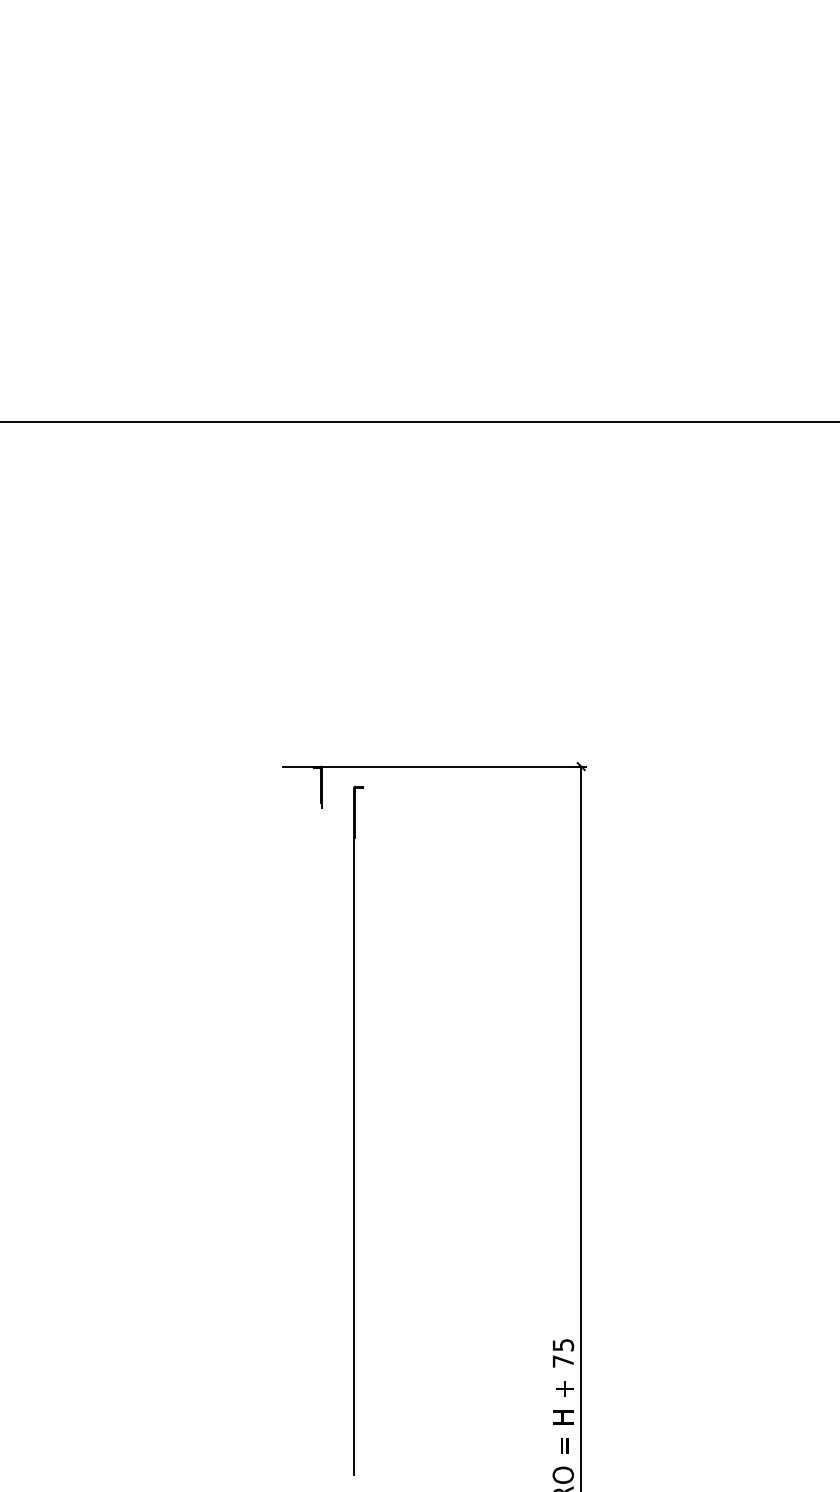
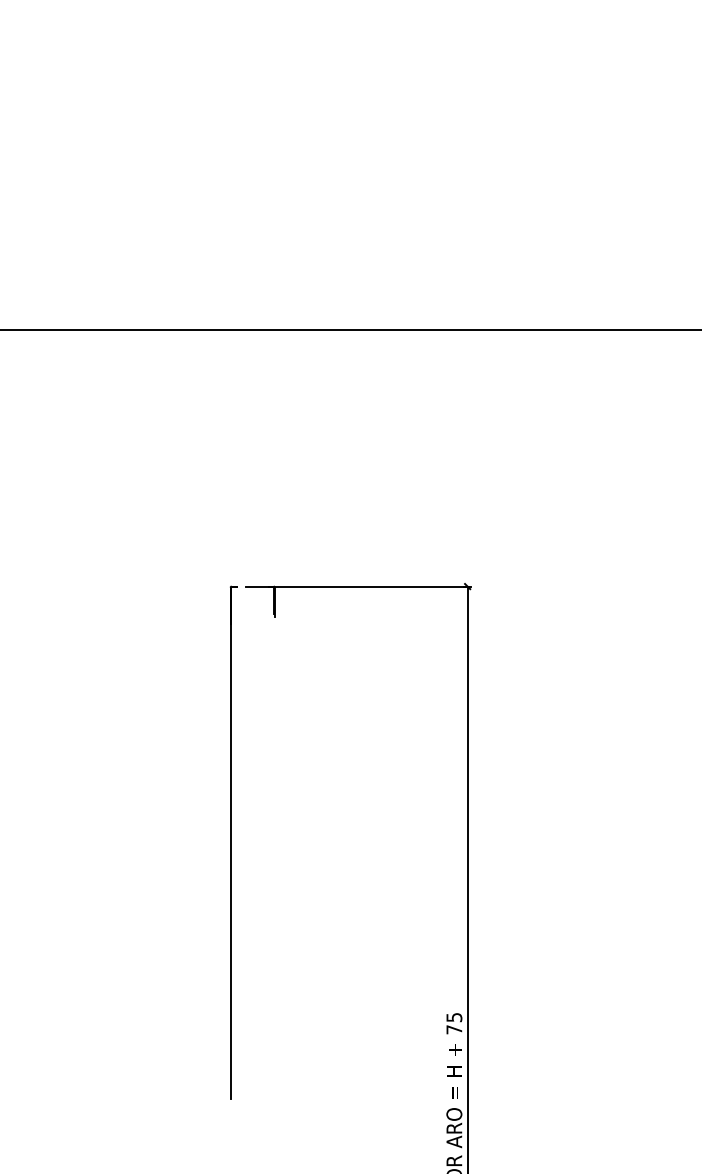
part: (358, 1130) -> (233, 842), moved

